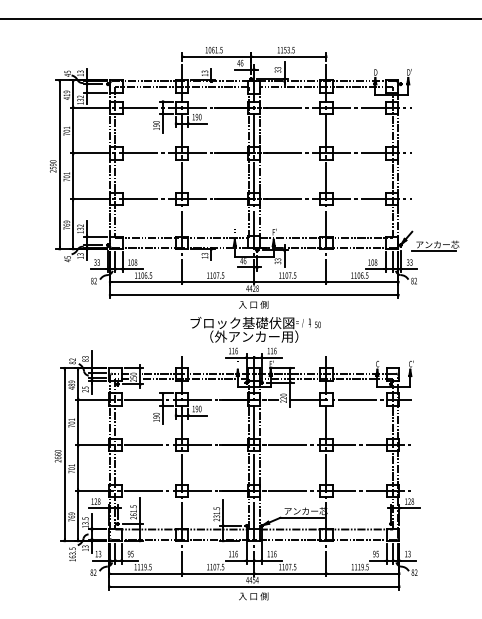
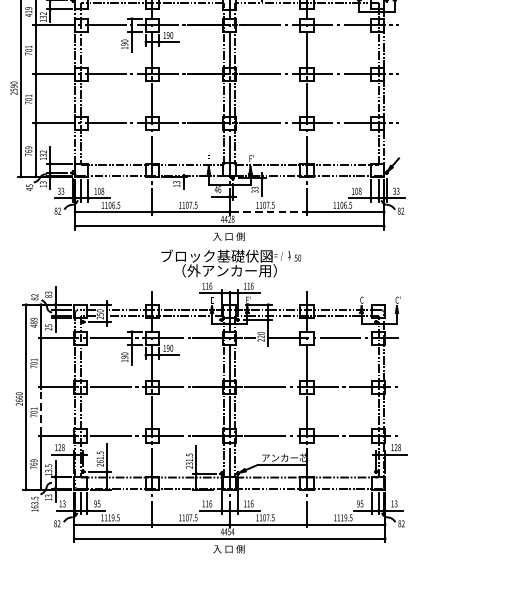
part: (435, 245) -> (423, 173), removed
line: (290, 282) -> (268, 212), solid -> dashed
line: (78, 467) -> (41, 411), solid -> dashed

